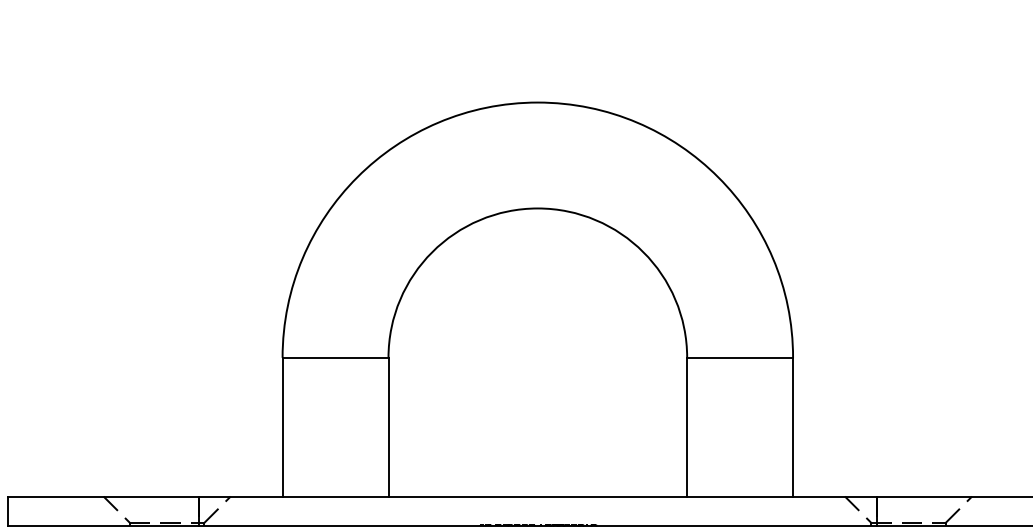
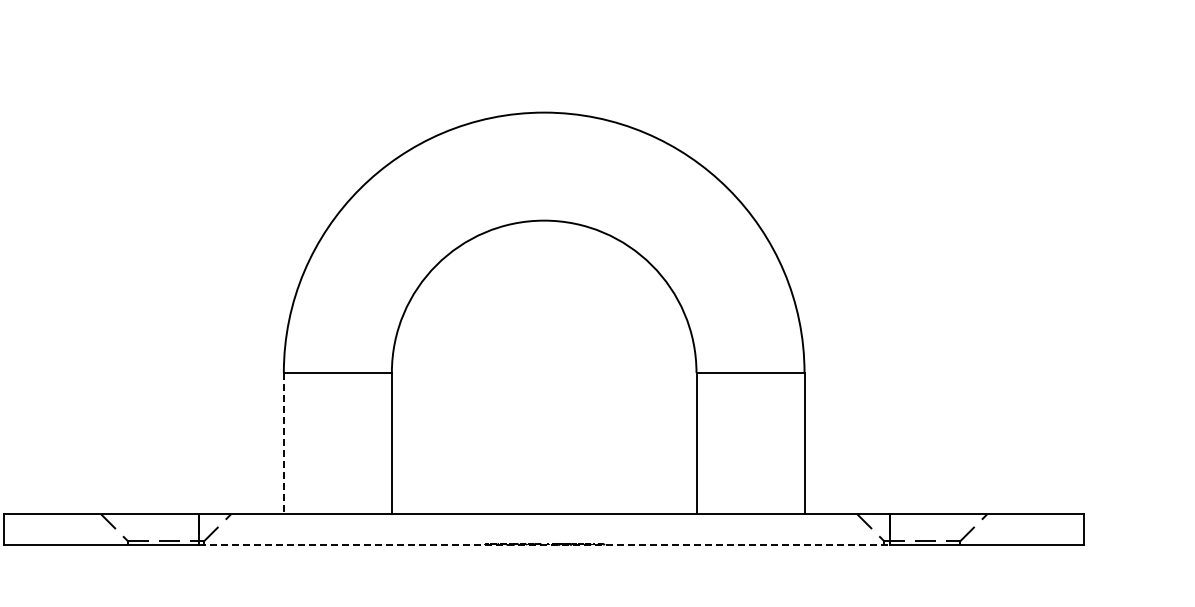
line: (282, 426) -> (283, 443), solid -> dashed
line: (538, 525) -> (544, 544), solid -> dashed

